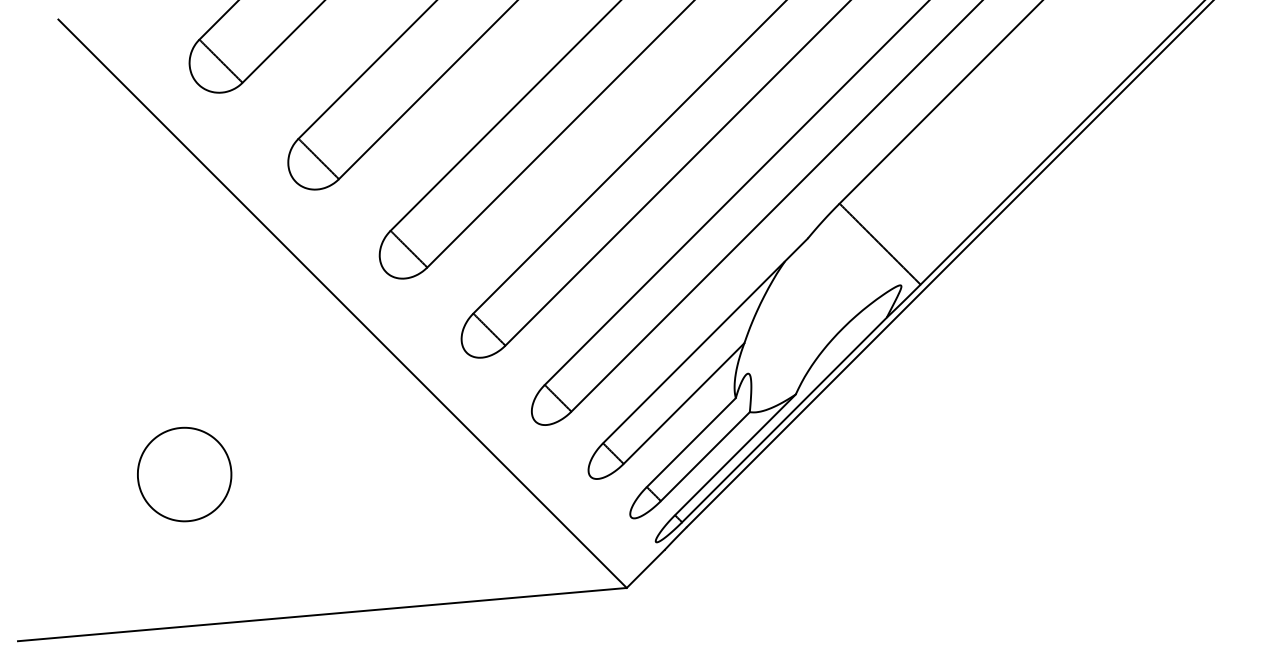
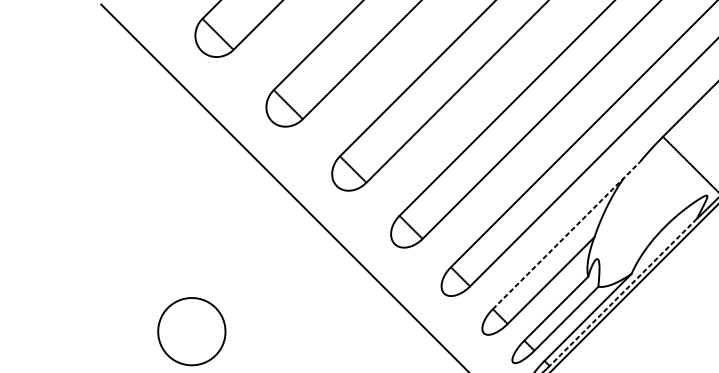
line: (705, 340) -> (566, 235), solid -> dashed
line: (784, 419) -> (623, 292), solid -> dashed

